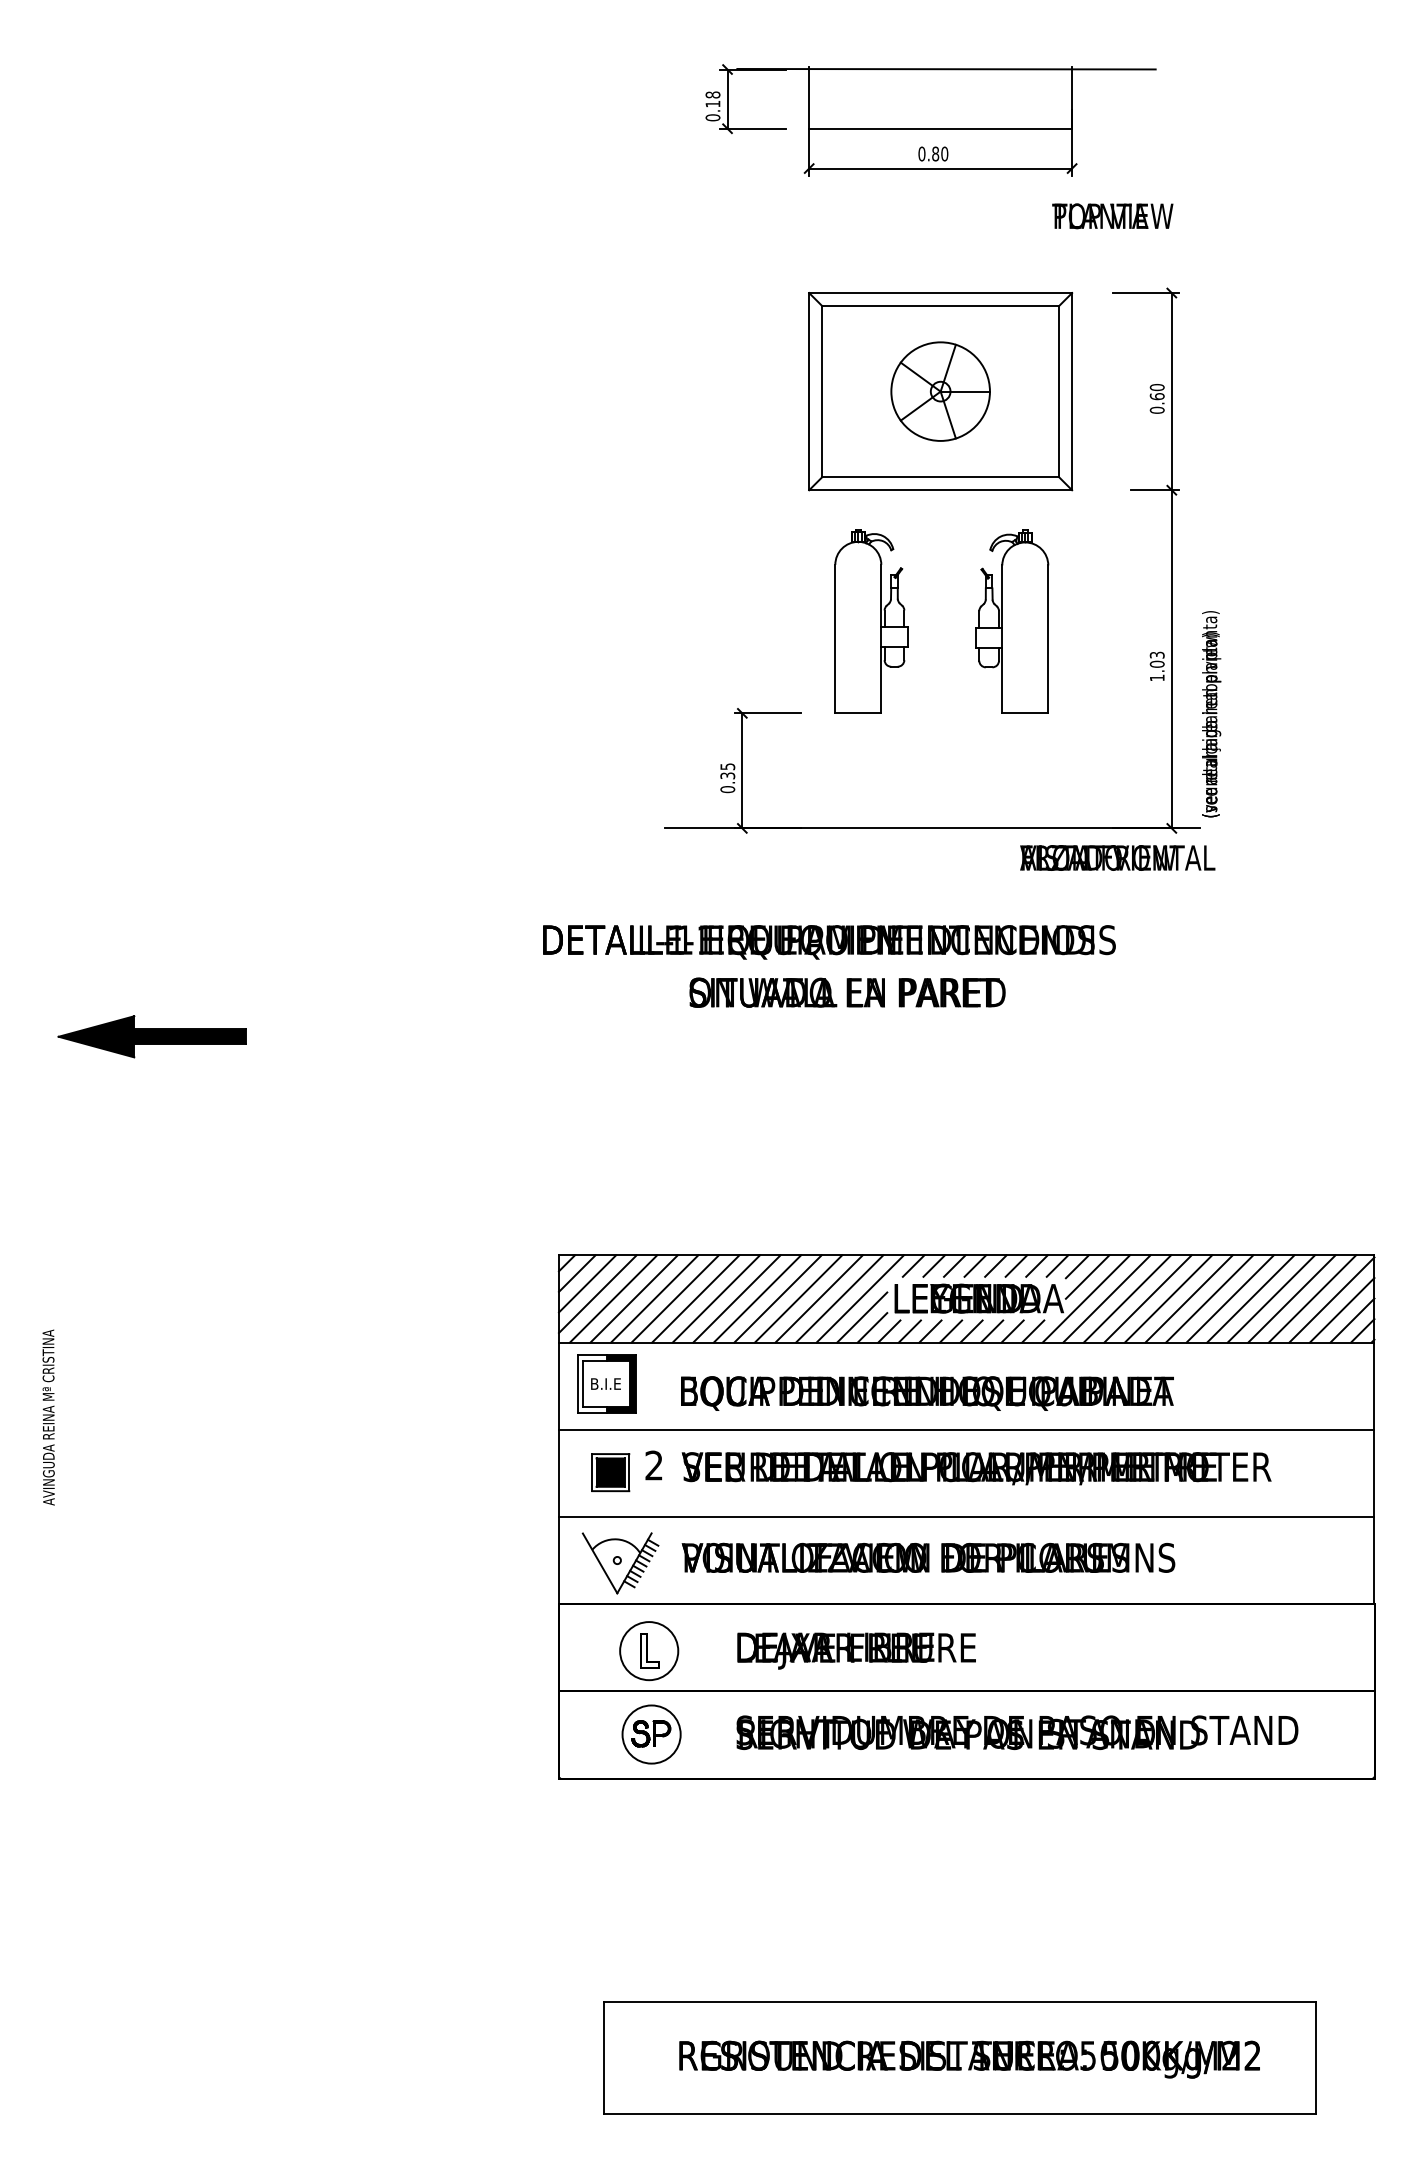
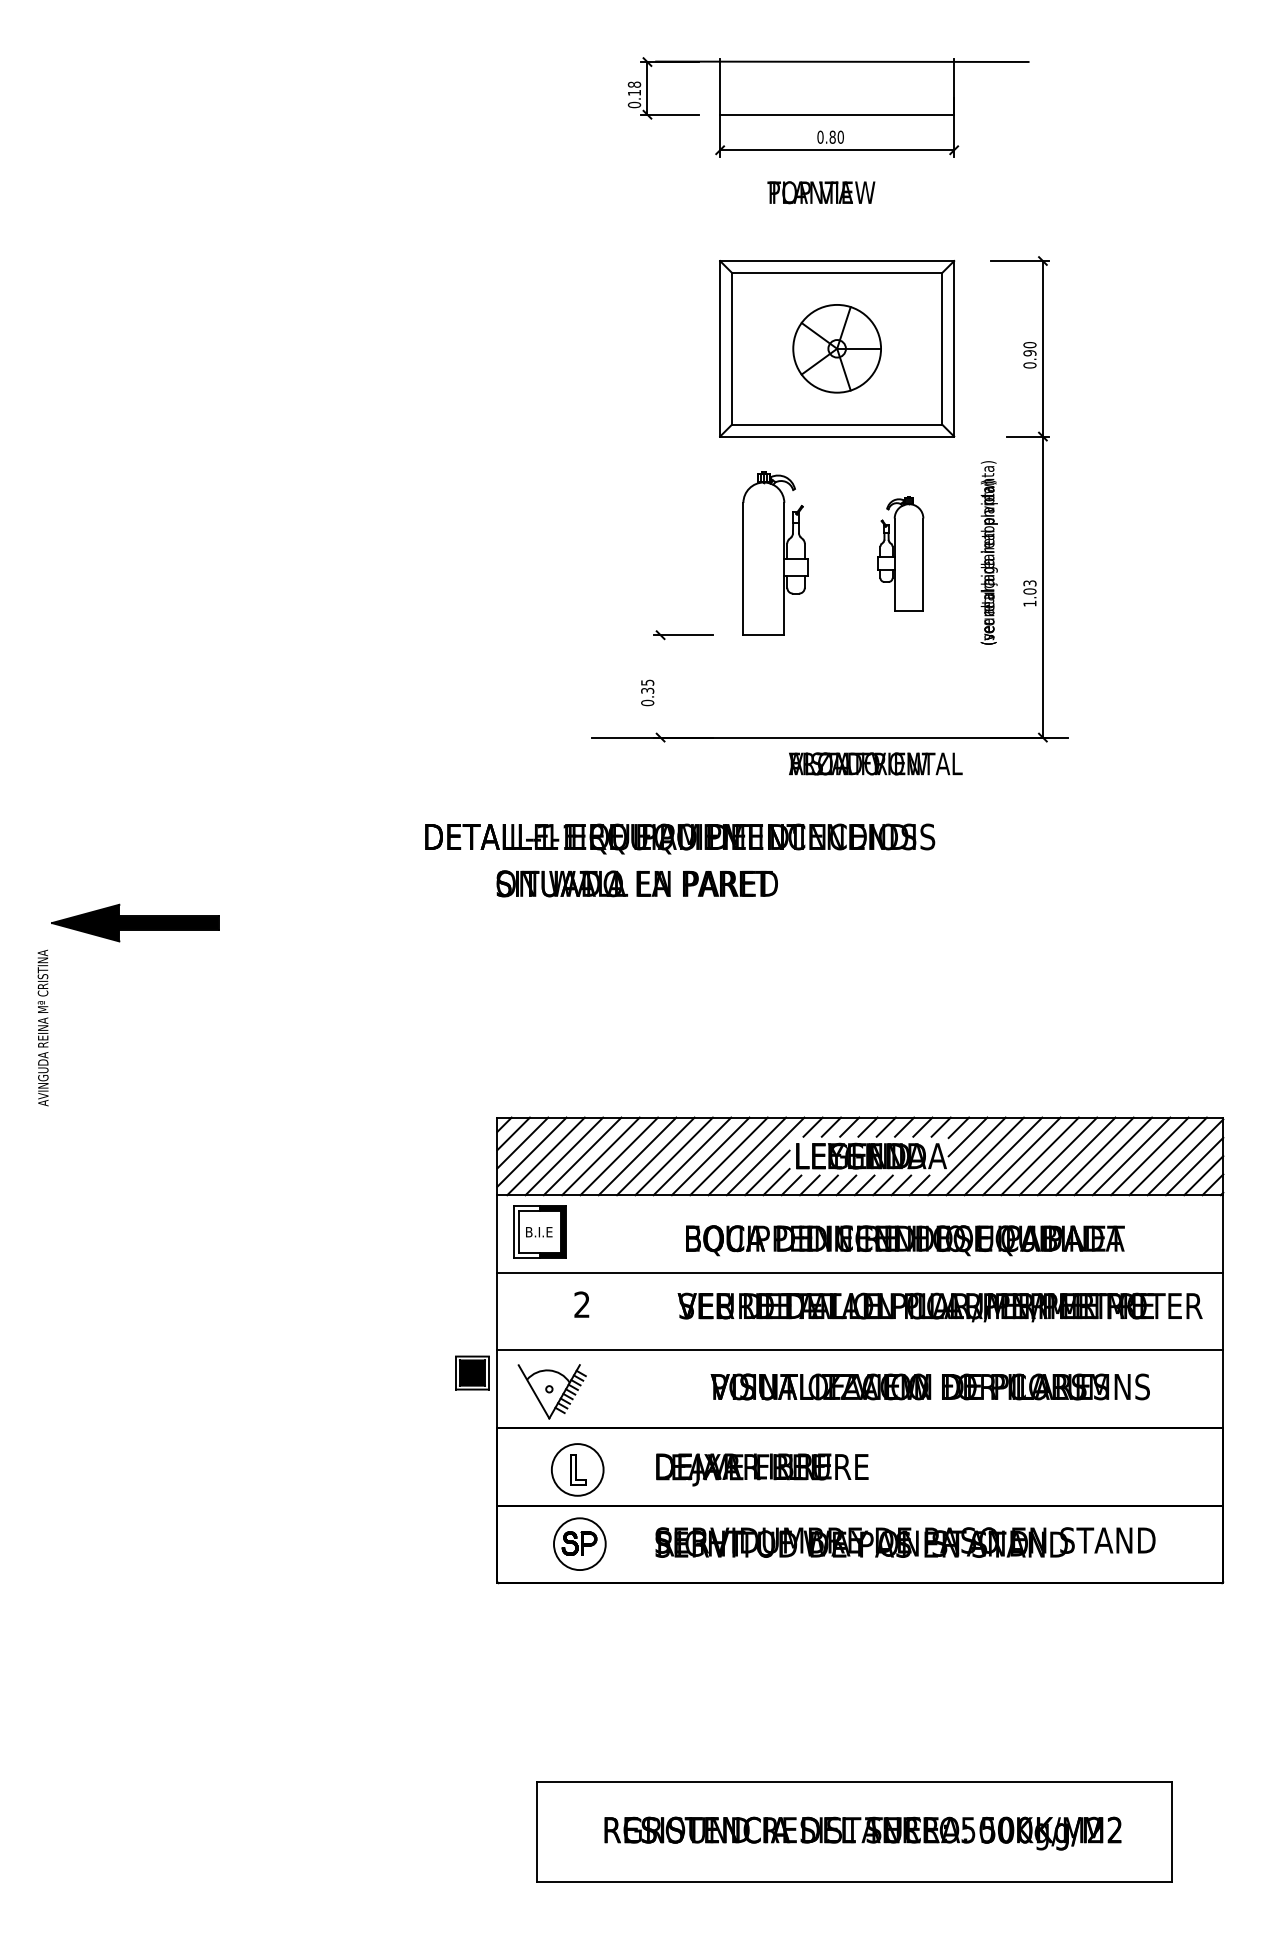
text: (1112, 216) -> (821, 192), moved
text: (1156, 396) -> (1029, 353), 0.60 -> 0.90
part: (1011, 621) -> (900, 553), size x0.7
text: (1210, 713) -> (988, 552), moved
line: (742, 771) -> (660, 686), removed
text: (1117, 857) -> (875, 763), moved
text: (829, 941) -> (680, 838), moved
text: (846, 992) -> (636, 883), moved
text: (927, 1393) -> (905, 1240), moved
text: (47, 1416) -> (42, 1027), moved
text: (975, 1468) -> (939, 1307), moved
part: (610, 1472) -> (472, 1372), moved
text: (927, 1557) -> (929, 1386), moved

